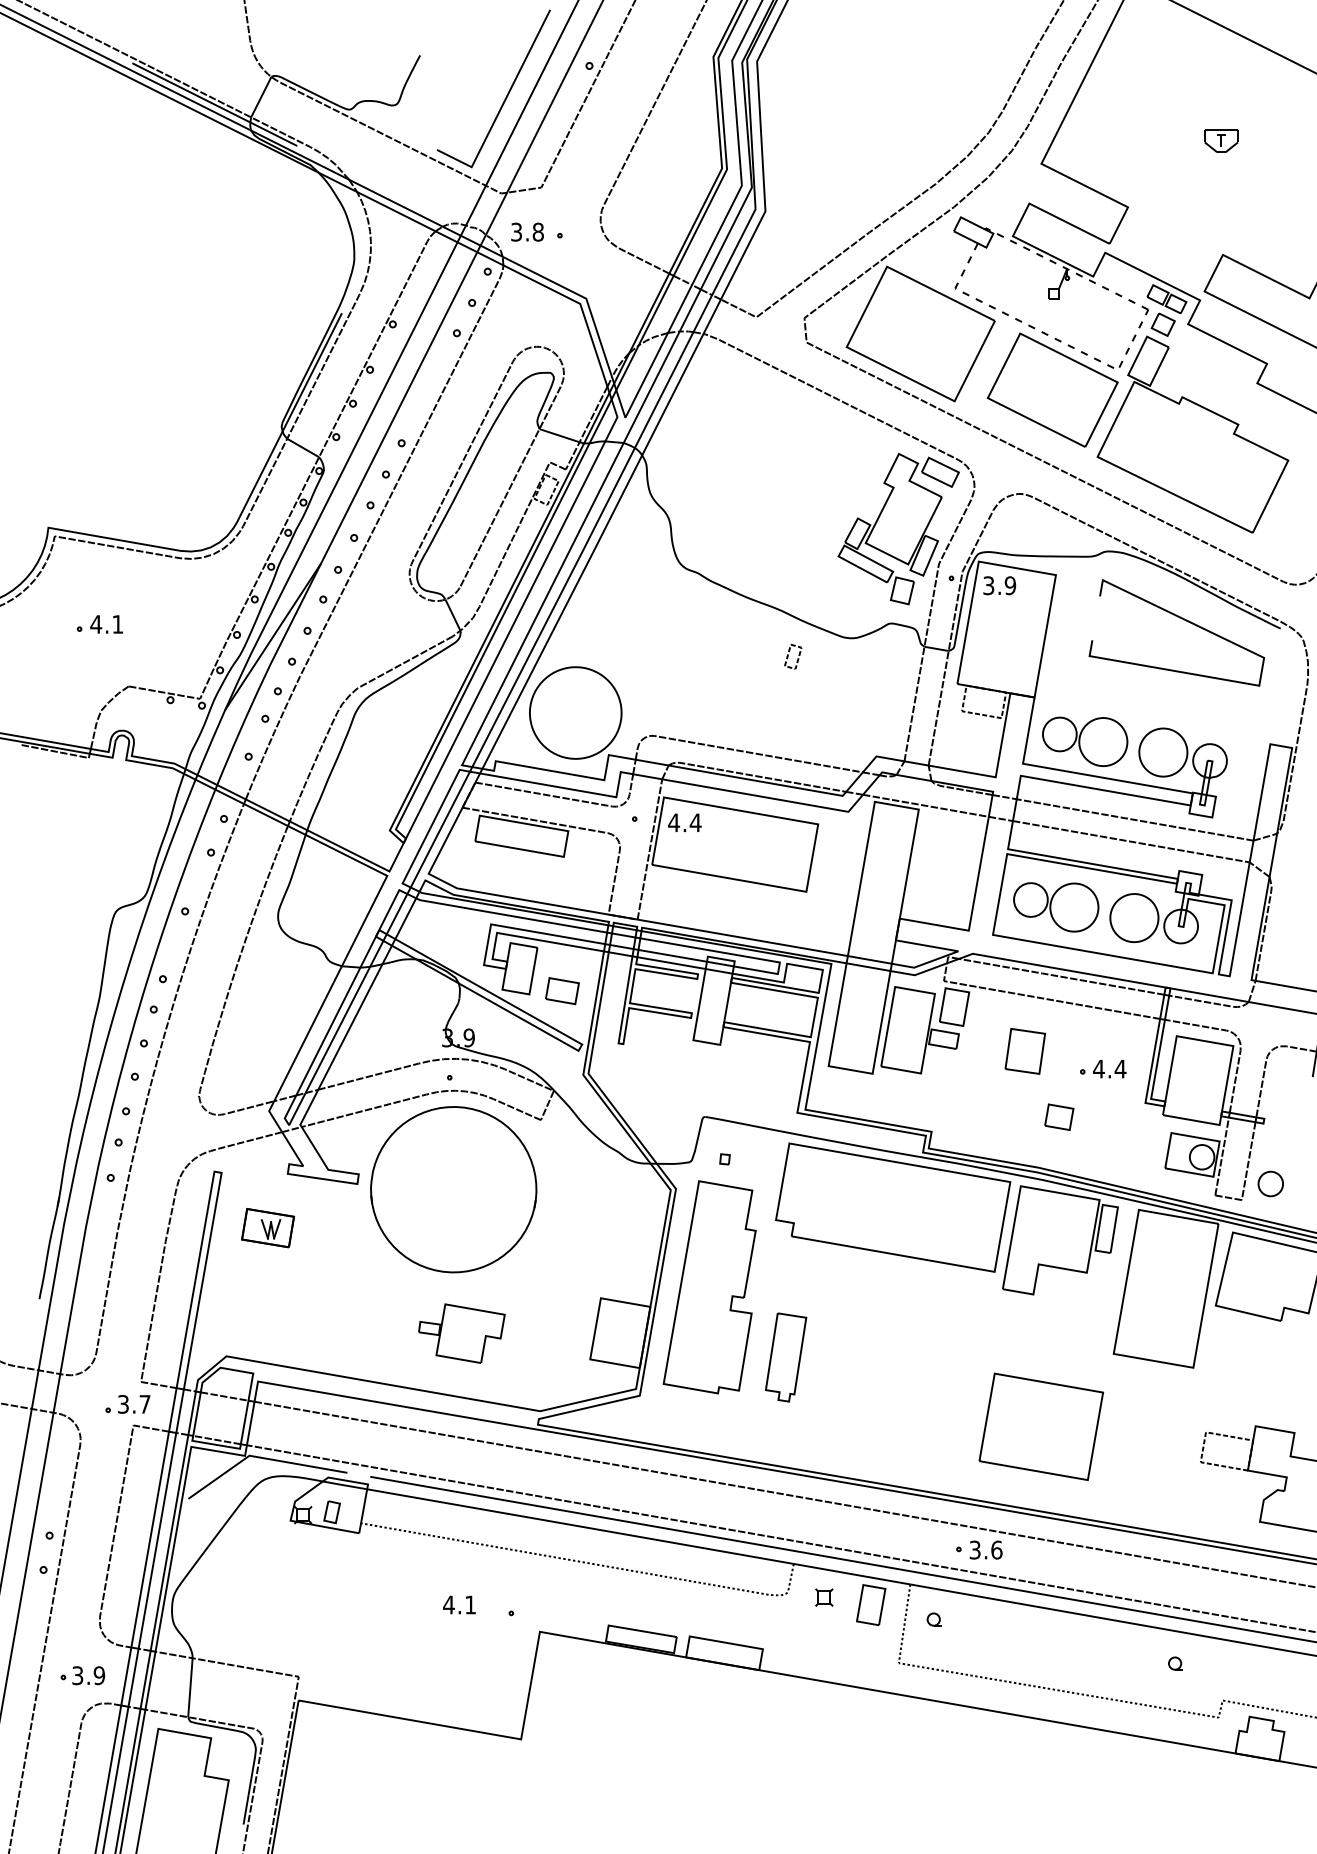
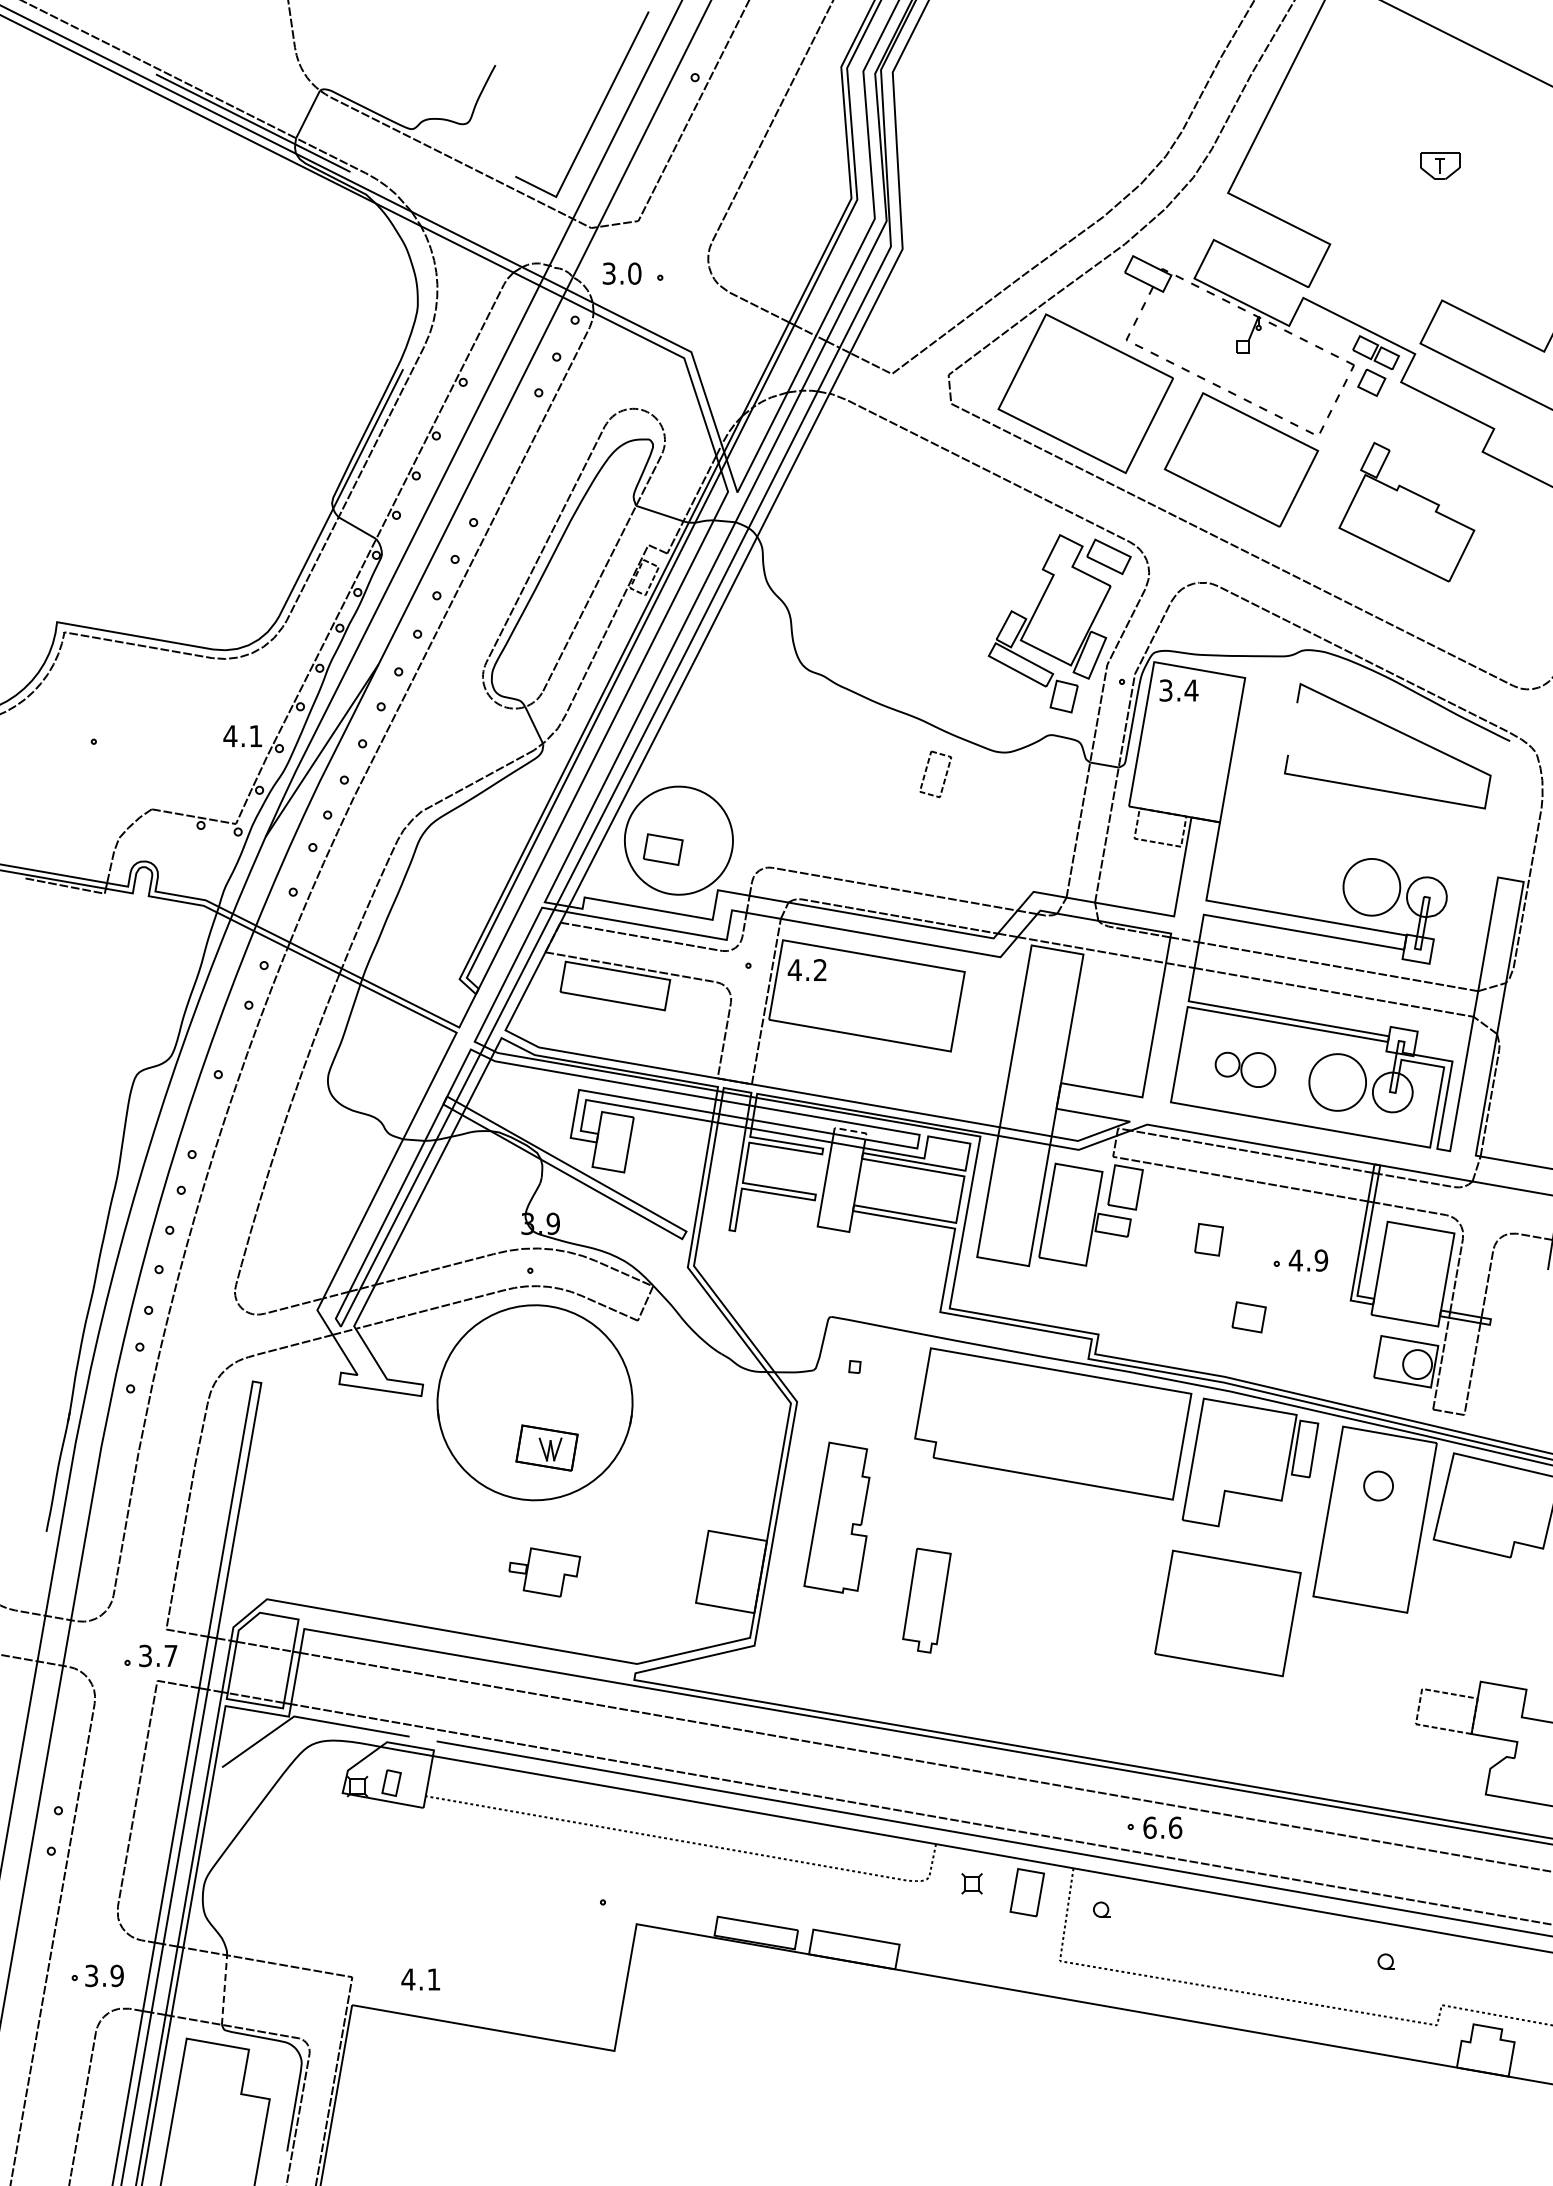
text: (538, 232) -> (634, 273), 3.8 -> 3.0
part: (1192, 433) -> (1406, 511), size x0.6
text: (1010, 585) -> (1191, 690), 3.9 -> 3.4
text: (106, 623) -> (242, 735), moved
part: (792, 656) -> (934, 774), size x1.6
part: (1085, 741) -> (1279, 874), removed
text: (695, 822) -> (820, 969), 4.4 -> 4.2
part: (1056, 907) -> (1245, 1069), size x0.6
line: (722, 958) -> (851, 1130), solid -> dashed
part: (561, 991) -> (662, 849), moved
part: (1024, 1051) -> (1208, 1239), size x0.6
text: (1120, 1069) -> (1321, 1260), 4.4 -> 4.9
part: (1270, 1183) -> (1378, 1485), moved
part: (267, 1227) -> (546, 1447), moved
part: (709, 1286) -> (836, 1517), size x0.6
part: (461, 1333) -> (544, 1572), size x0.7
part: (1040, 1426) -> (1227, 1613), moved
text: (974, 1549) -> (1149, 1827), 3.6 -> 6.6
text: (459, 1604) -> (420, 1979), moved
line: (190, 1688) -> (224, 1990), solid -> dashed

